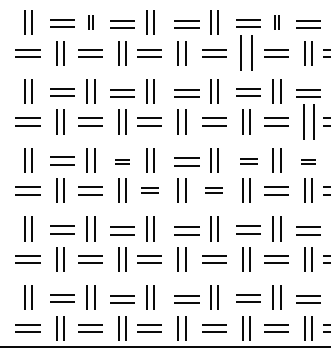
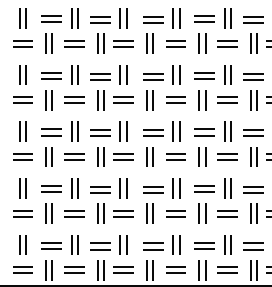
part: (90, 22) -> (74, 18), size x1.67
part: (276, 22) -> (227, 18), size x1.67
part: (246, 53) -> (202, 43), size x0.71
part: (308, 121) -> (253, 99), size x0.71
part: (248, 160) -> (204, 131), size x1.43
part: (122, 161) -> (100, 132), size x1.67
part: (308, 161) -> (253, 132), size x1.67
part: (149, 190) -> (122, 156), size x1.43
part: (214, 190) -> (176, 156), size x1.43

